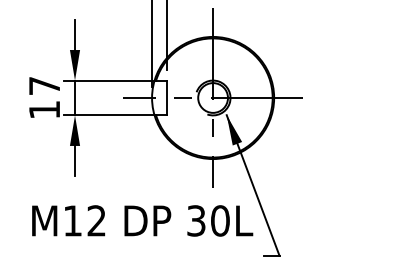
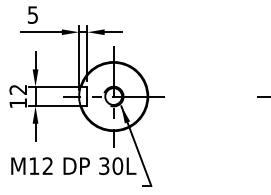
text: (43, 85) -> (17, 89), 17 -> 12

